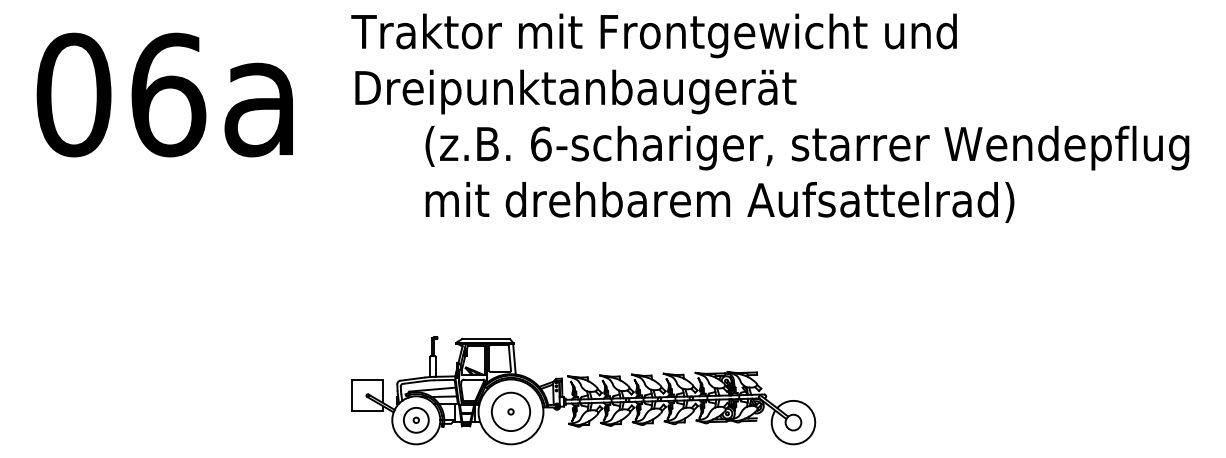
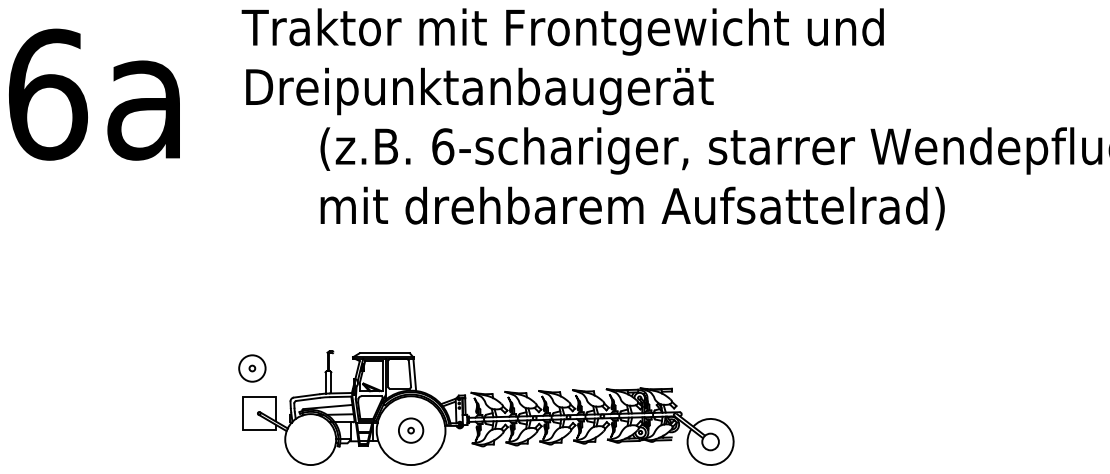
circle: (510, 411) -> (410, 430), size x0.6
part: (416, 420) -> (252, 368), moved

